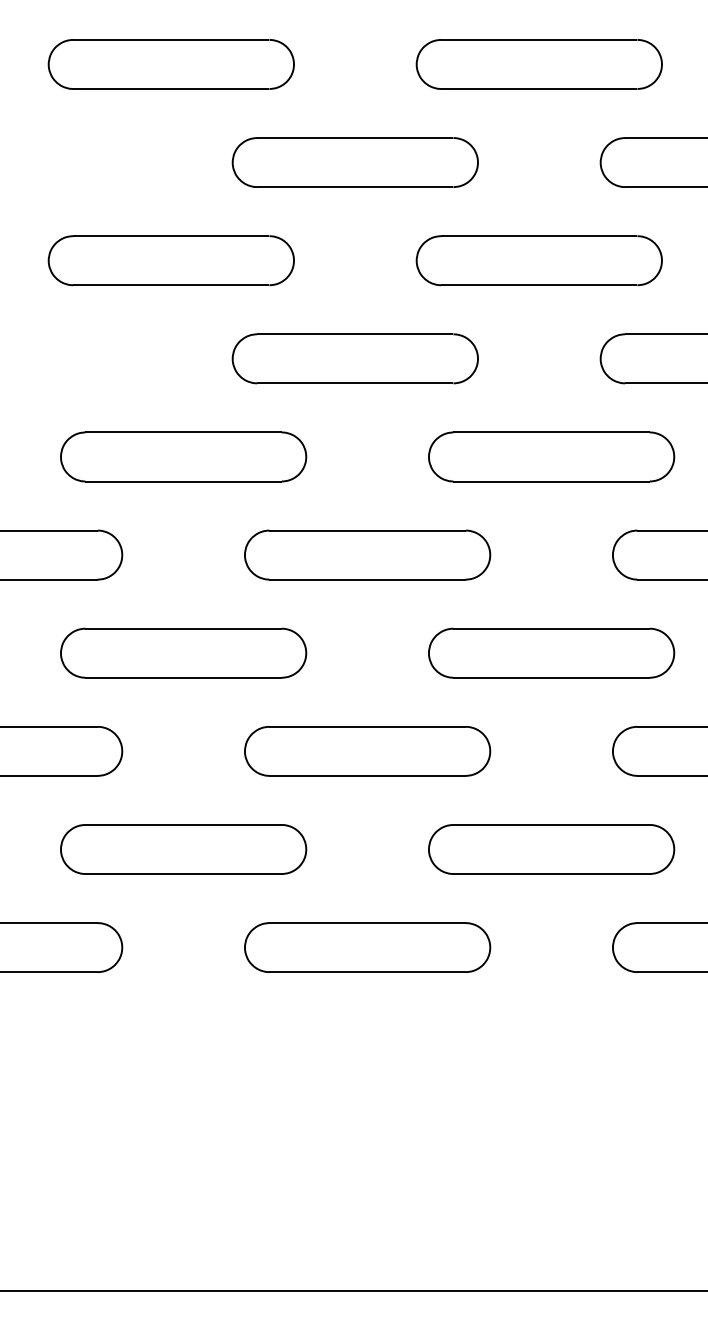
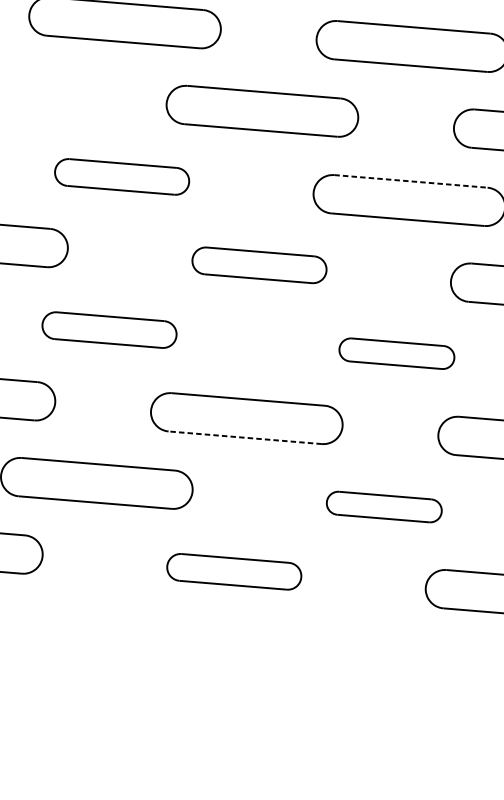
line: (552, 432) -> (411, 181), solid -> dashed
part: (183, 456) -> (121, 176), size x0.7
part: (367, 554) -> (259, 264), size x0.7
part: (183, 652) -> (109, 329), size x0.7
part: (551, 652) -> (396, 353), size x0.6
line: (367, 775) -> (245, 437), solid -> dashed
part: (551, 849) -> (384, 507), size x0.6
part: (367, 947) -> (234, 571), size x0.7

